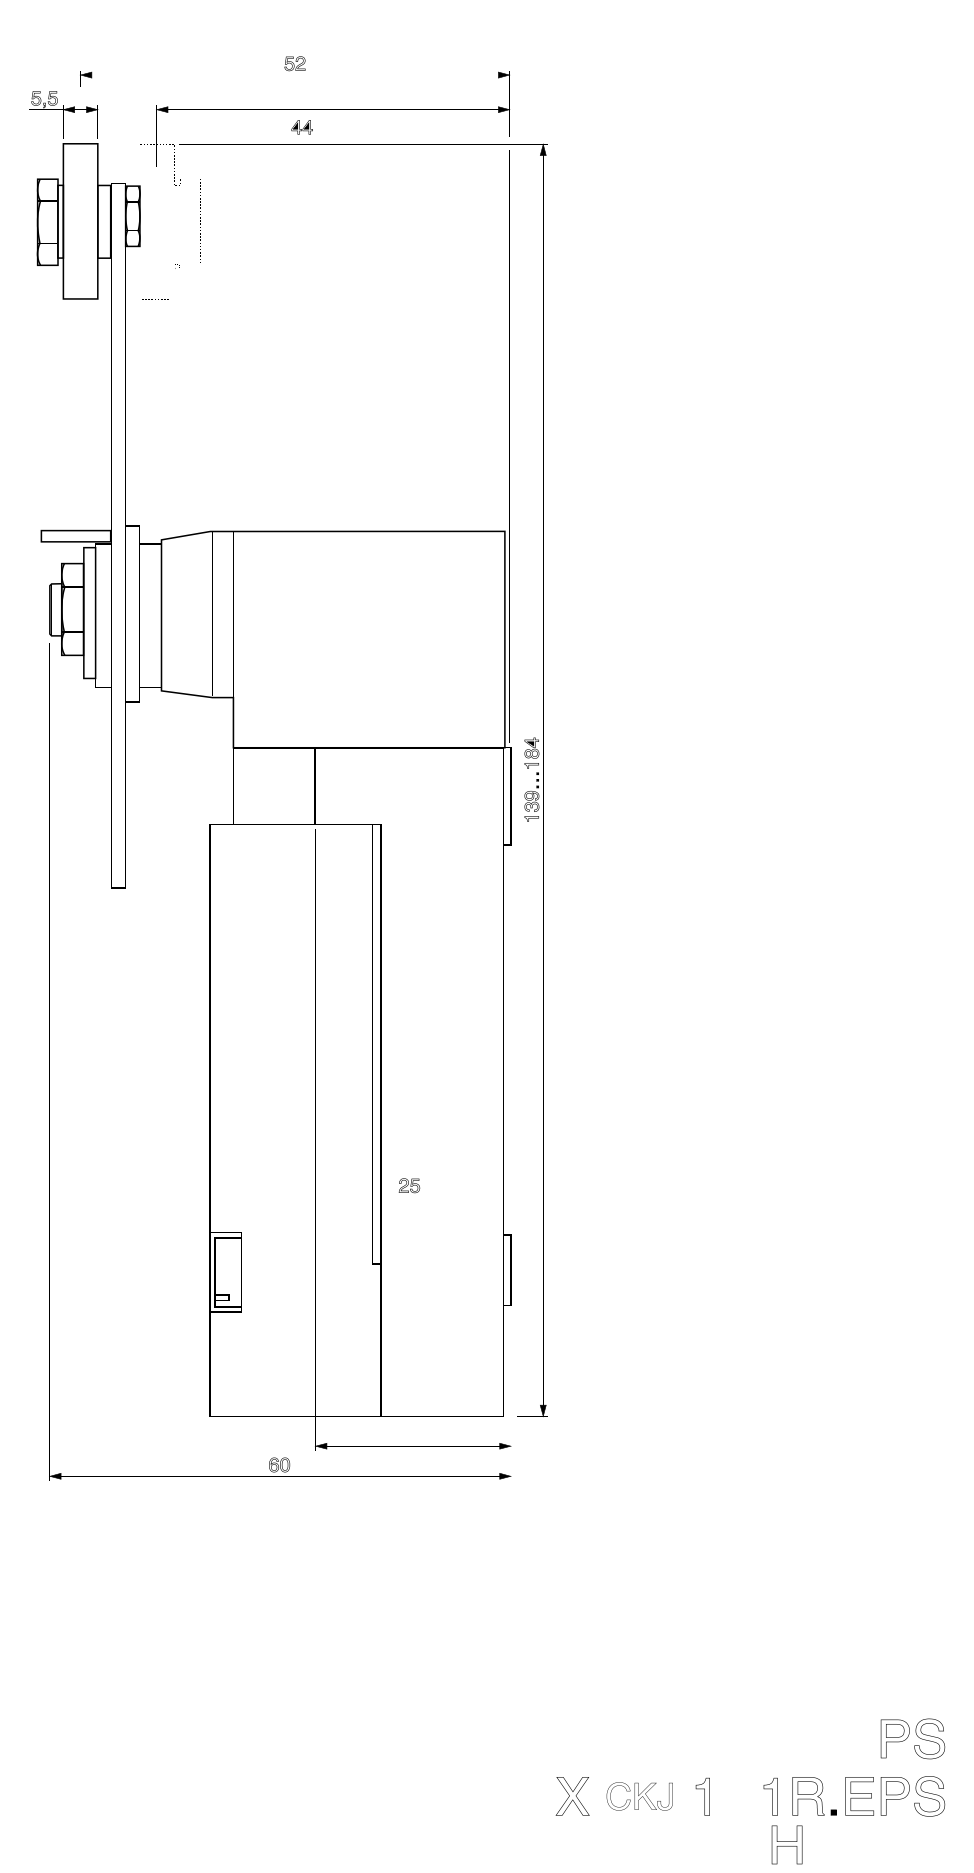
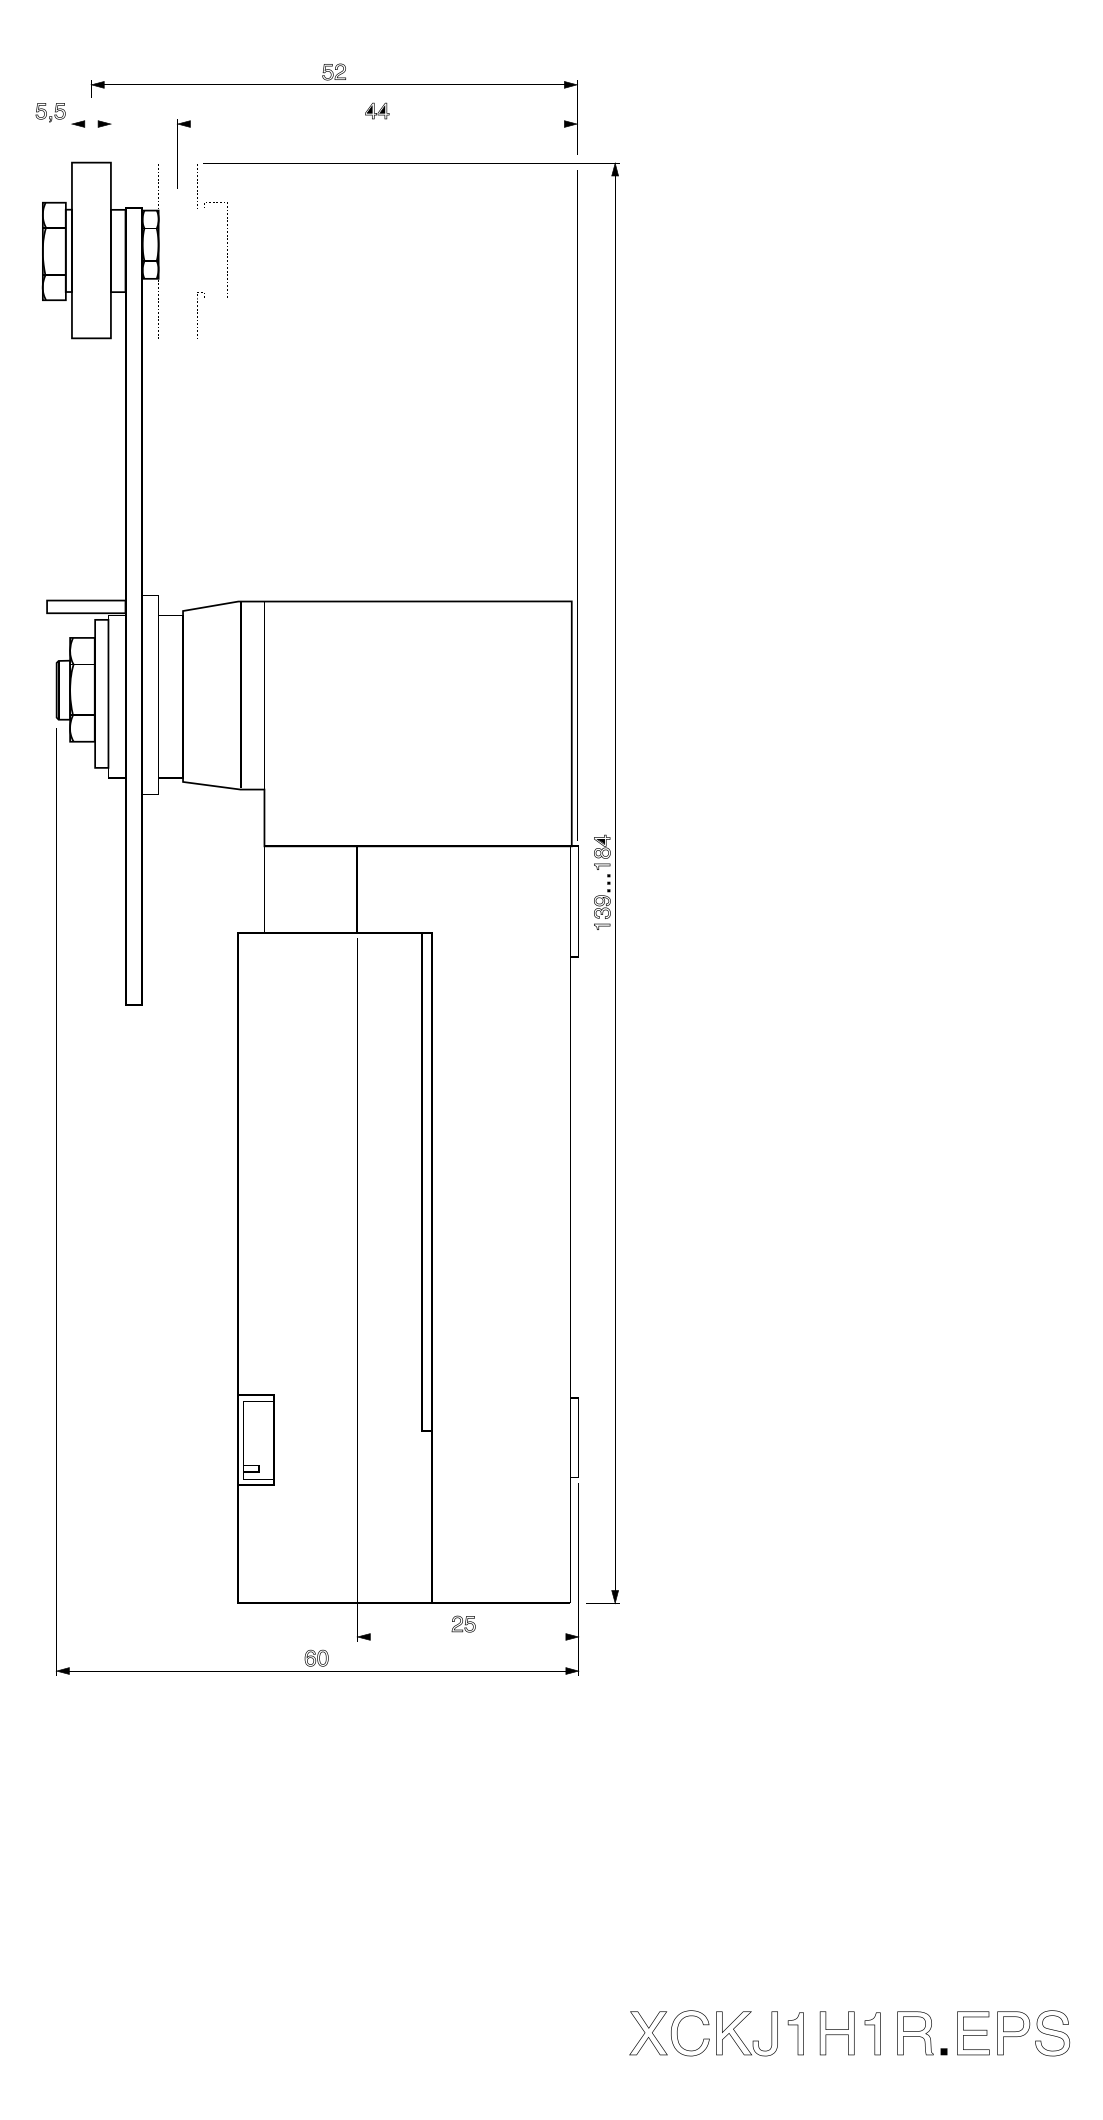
part: (302, 126) -> (377, 110), moved
part: (176, 278) -> (200, 315), size x1.43
part: (409, 1185) -> (463, 1623), moved
part: (912, 1739) -> (1033, 1968), removed
part: (639, 1796) -> (724, 2033), size x1.43
part: (786, 1845) -> (836, 2033), moved

